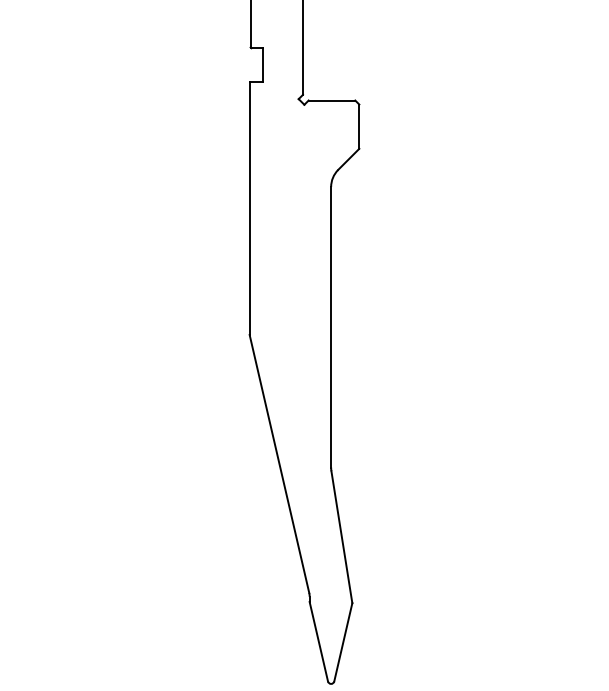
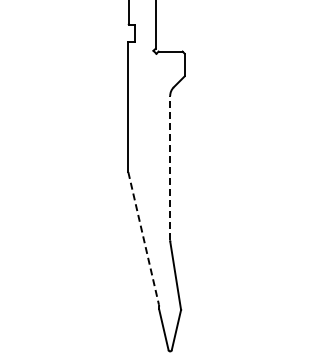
line: (331, 326) -> (170, 167), solid -> dashed
line: (279, 464) -> (143, 238), solid -> dashed

